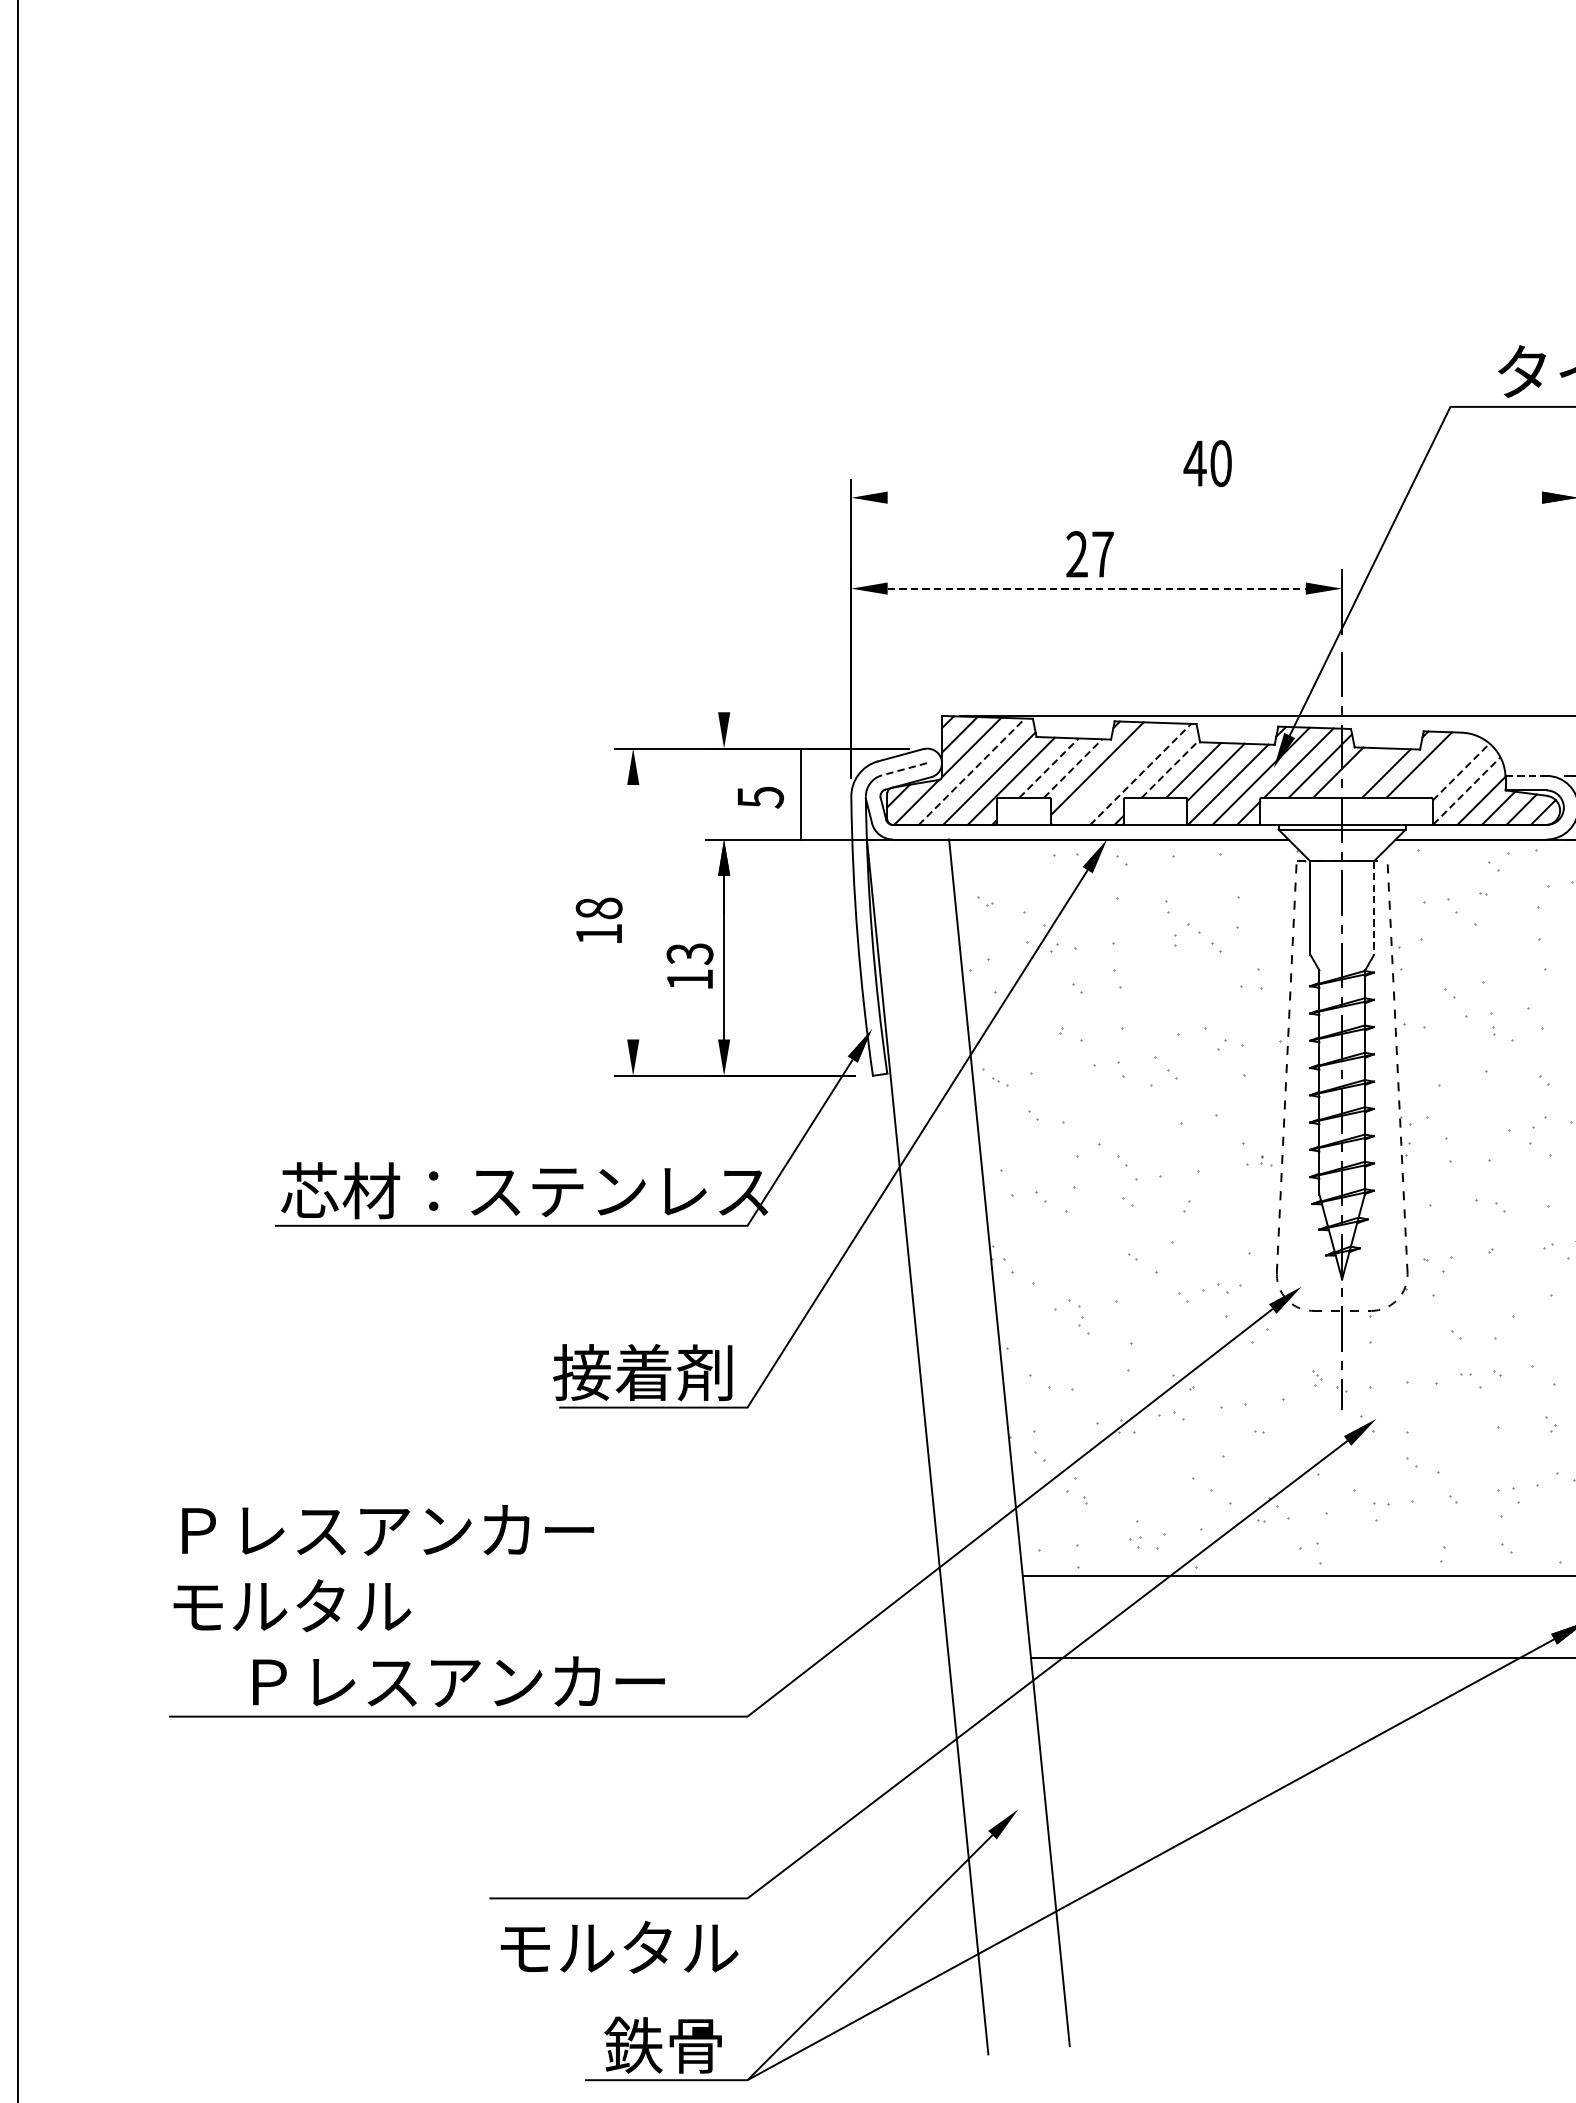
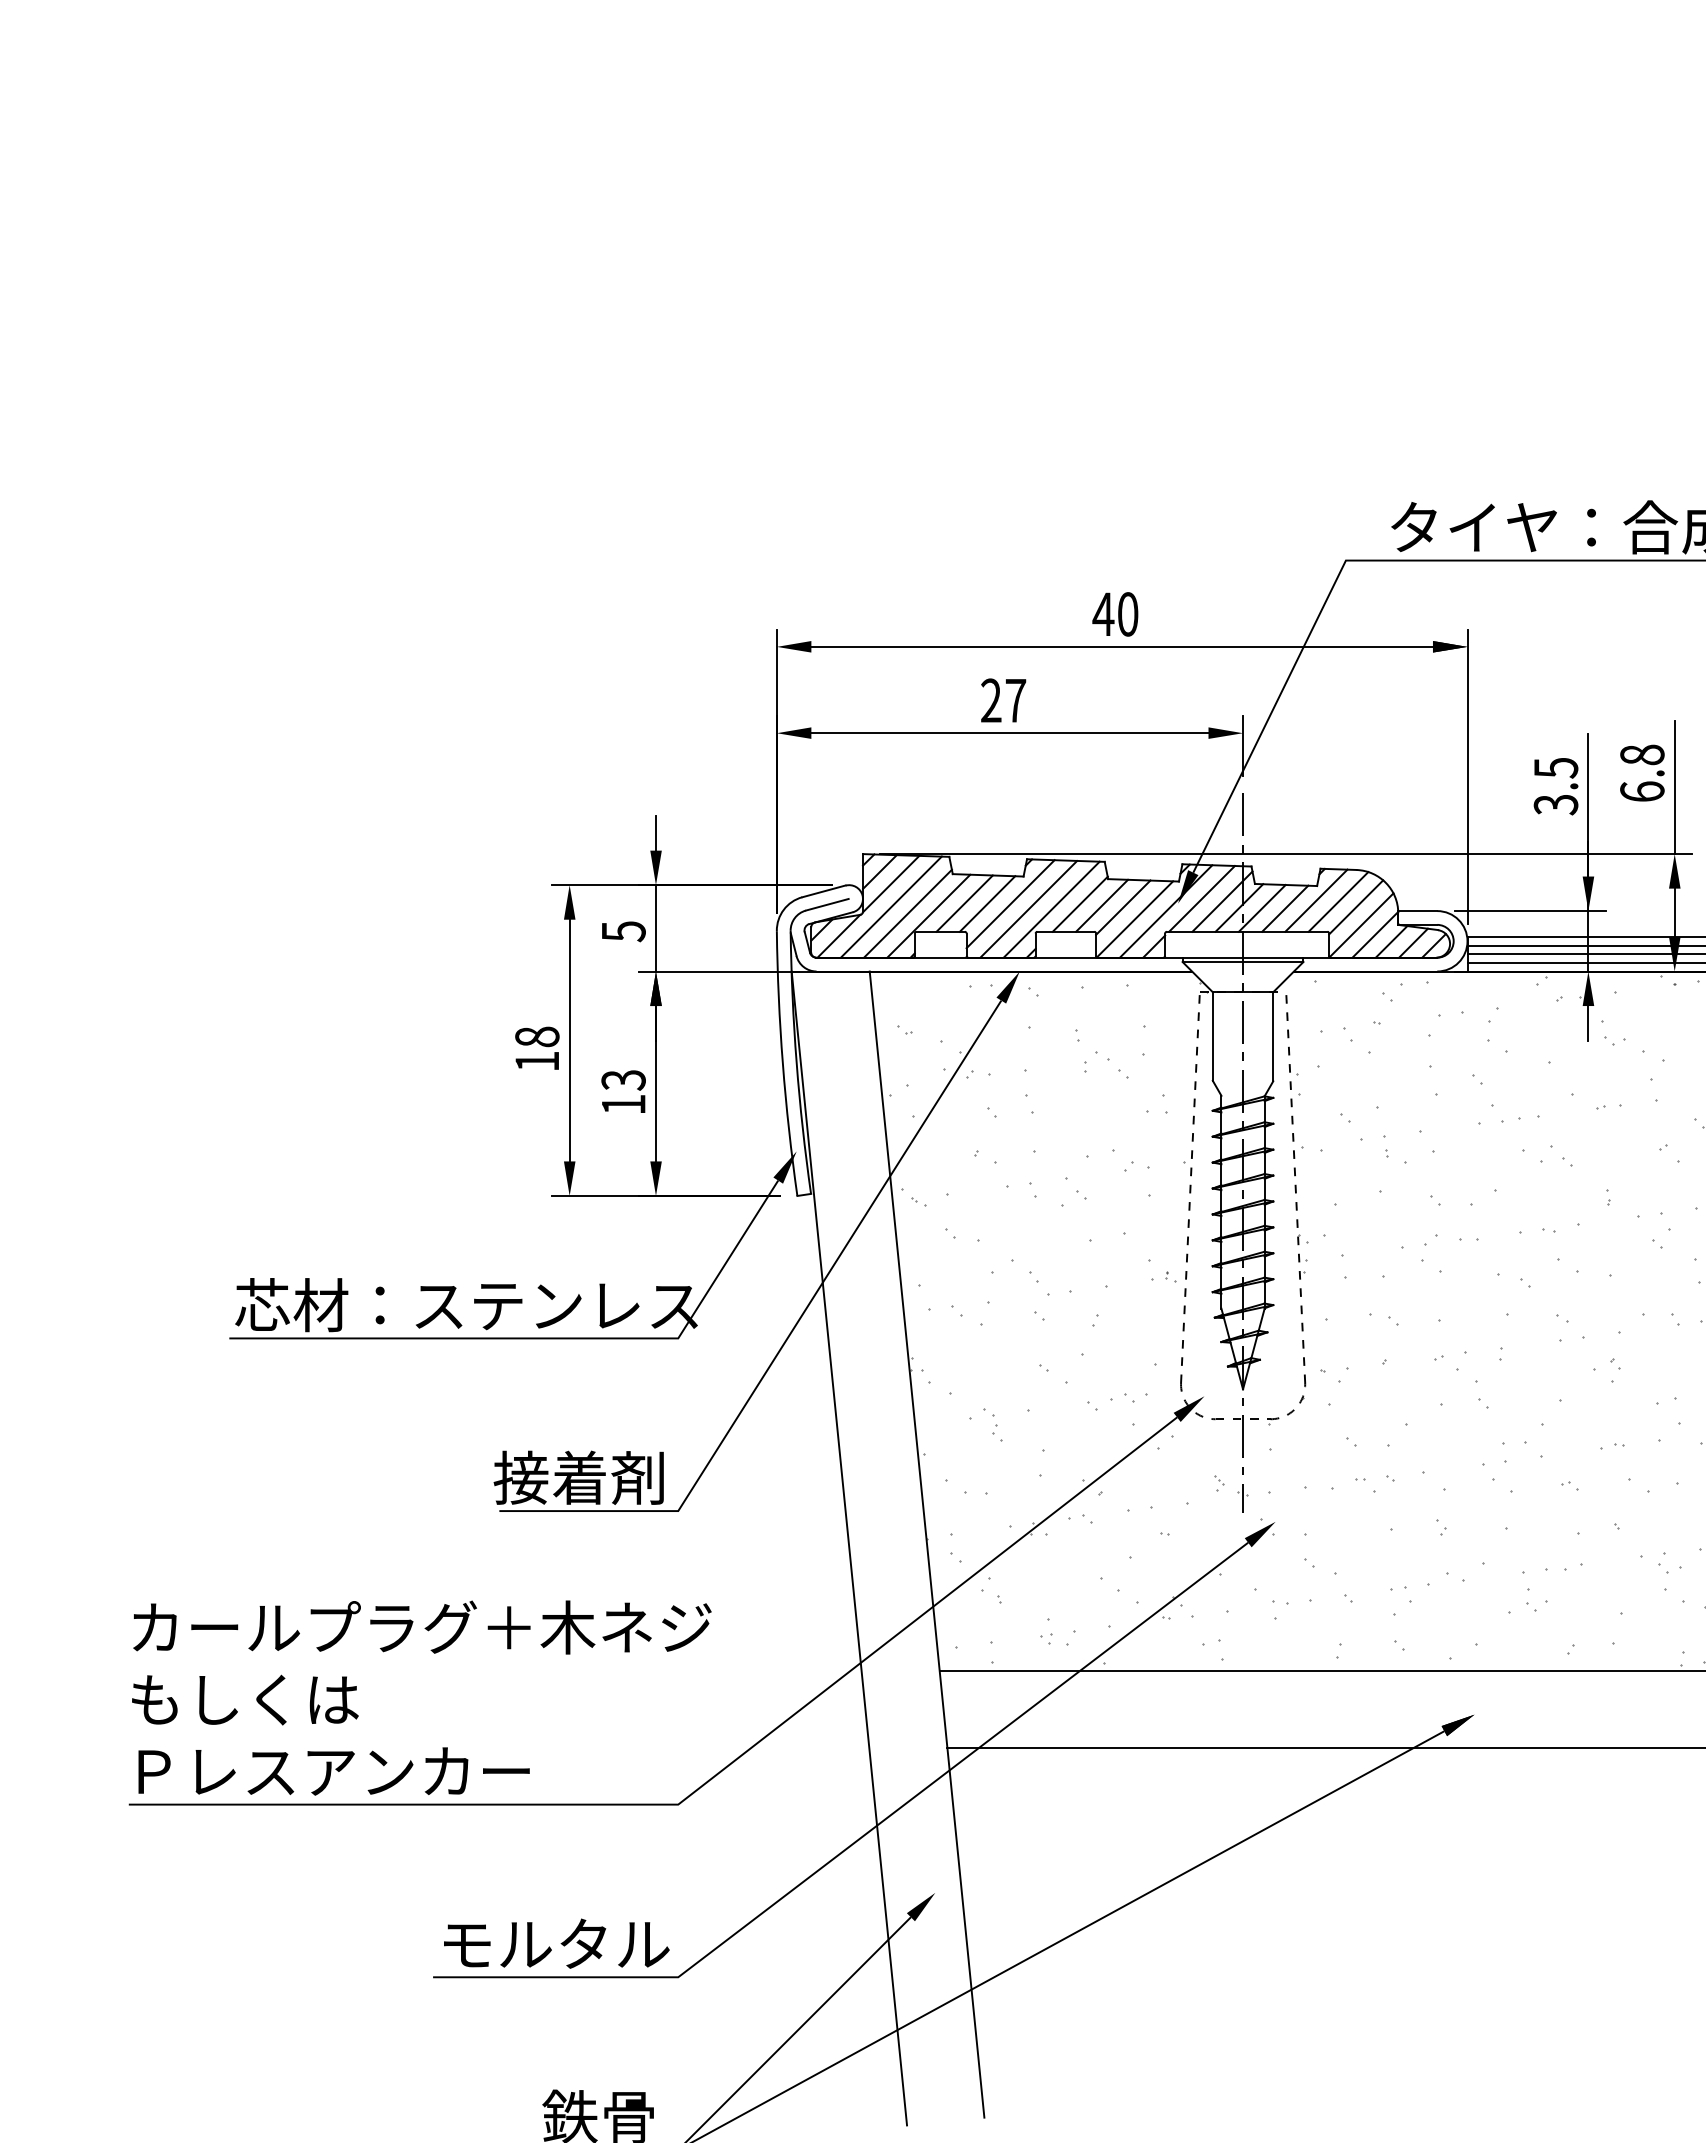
line: (1214, 497) -> (1121, 646), added
line: (1096, 588) -> (1009, 733), dashed -> solid
line: (723, 694) -> (655, 833), added
line: (1442, 765) -> (1338, 901), added
line: (1048, 767) -> (964, 903), dashed -> solid
line: (1073, 767) -> (987, 903), dashed -> solid
line: (903, 768) -> (826, 904), dashed -> solid
line: (1170, 768) -> (1080, 904), dashed -> solid
line: (972, 771) -> (891, 906), dashed -> solid
line: (1461, 772) -> (1356, 907), dashed -> solid
line: (1361, 773) -> (1261, 908), added
line: (1116, 774) -> (1028, 909), added
line: (1140, 774) -> (1051, 909), dashed -> solid
line: (1526, 776) -> (1418, 911), dashed -> solid
line: (1467, 790) -> (1362, 924), dashed -> solid
line: (800, 794) -> (655, 928), moved
text: (760, 797) -> (623, 931), moved
line: (1374, 909) -> (1273, 1037), dashed -> solid
line: (633, 912) -> (569, 1040), added
text: (478, 1530) -> (422, 1627), Ｐレスアンカー -> カールプラグ＋木ネジ
text: (291, 1605) -> (245, 1699), モルタル -> もしくは
text: (458, 1681) -> (333, 1771), moved
text: (619, 1947) -> (556, 1943), moved

